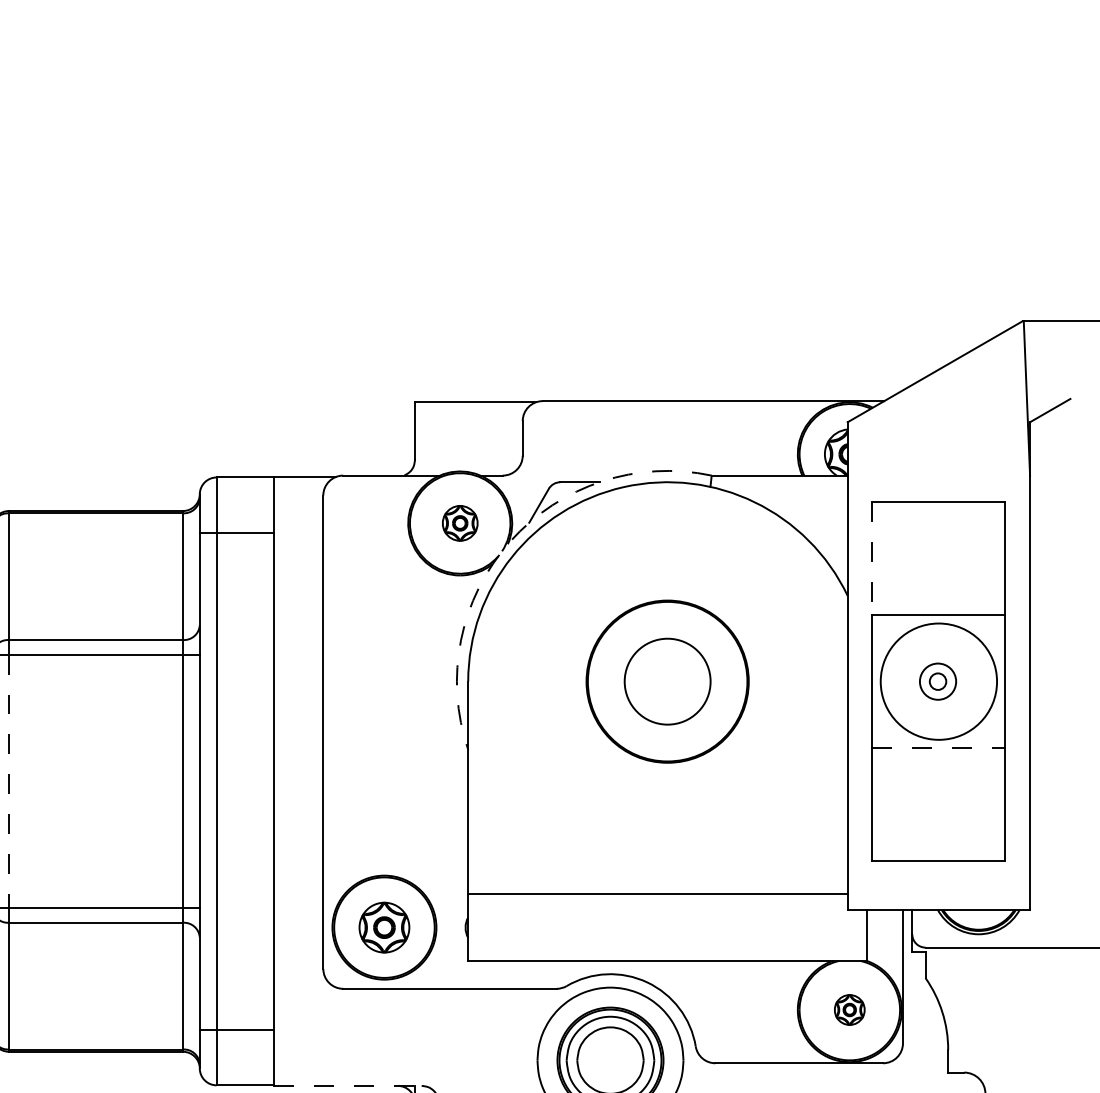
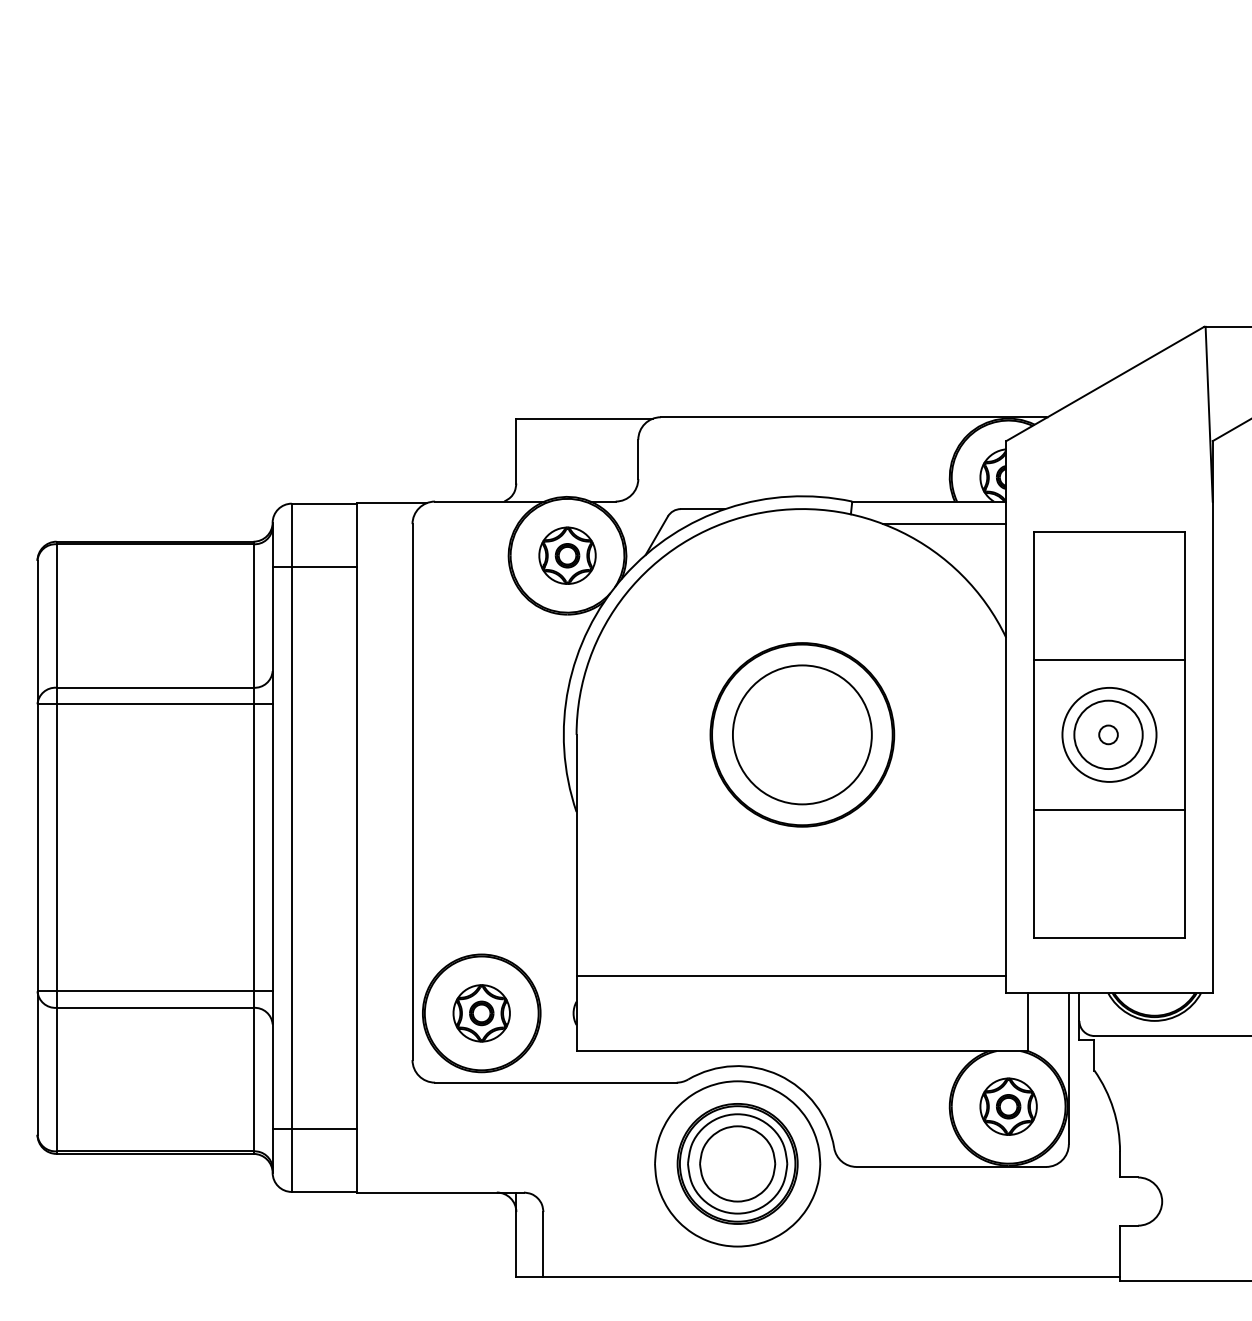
line: (793, 495) -> (944, 524), added
part: (460, 523) -> (567, 555), size x1.43
arc: (509, 541) -> (623, 576), dashed -> solid
line: (872, 558) -> (1034, 595), dashed -> solid
circle: (666, 681) -> (801, 734), size x1.43
circle: (938, 681) -> (1108, 734), size x1.67
circle: (938, 681) -> (1109, 734), size x0.71
line: (938, 748) -> (1109, 810), dashed -> solid
line: (8, 781) -> (56, 847), dashed -> solid
part: (849, 1009) -> (1008, 1106), size x1.67
line: (348, 1085) -> (440, 1192), dashed -> solid

